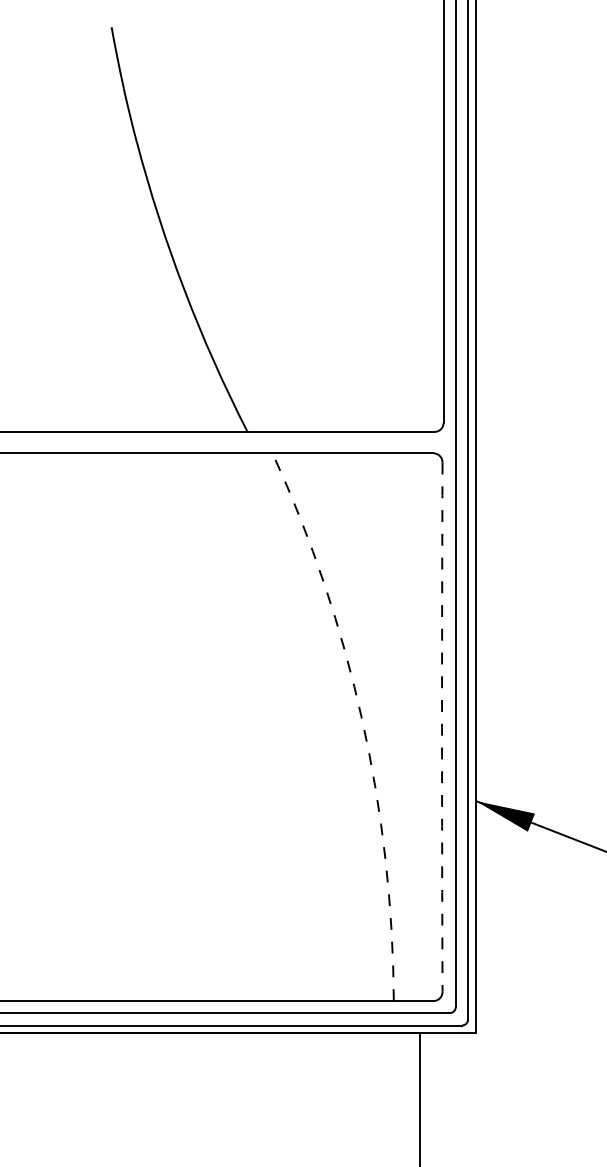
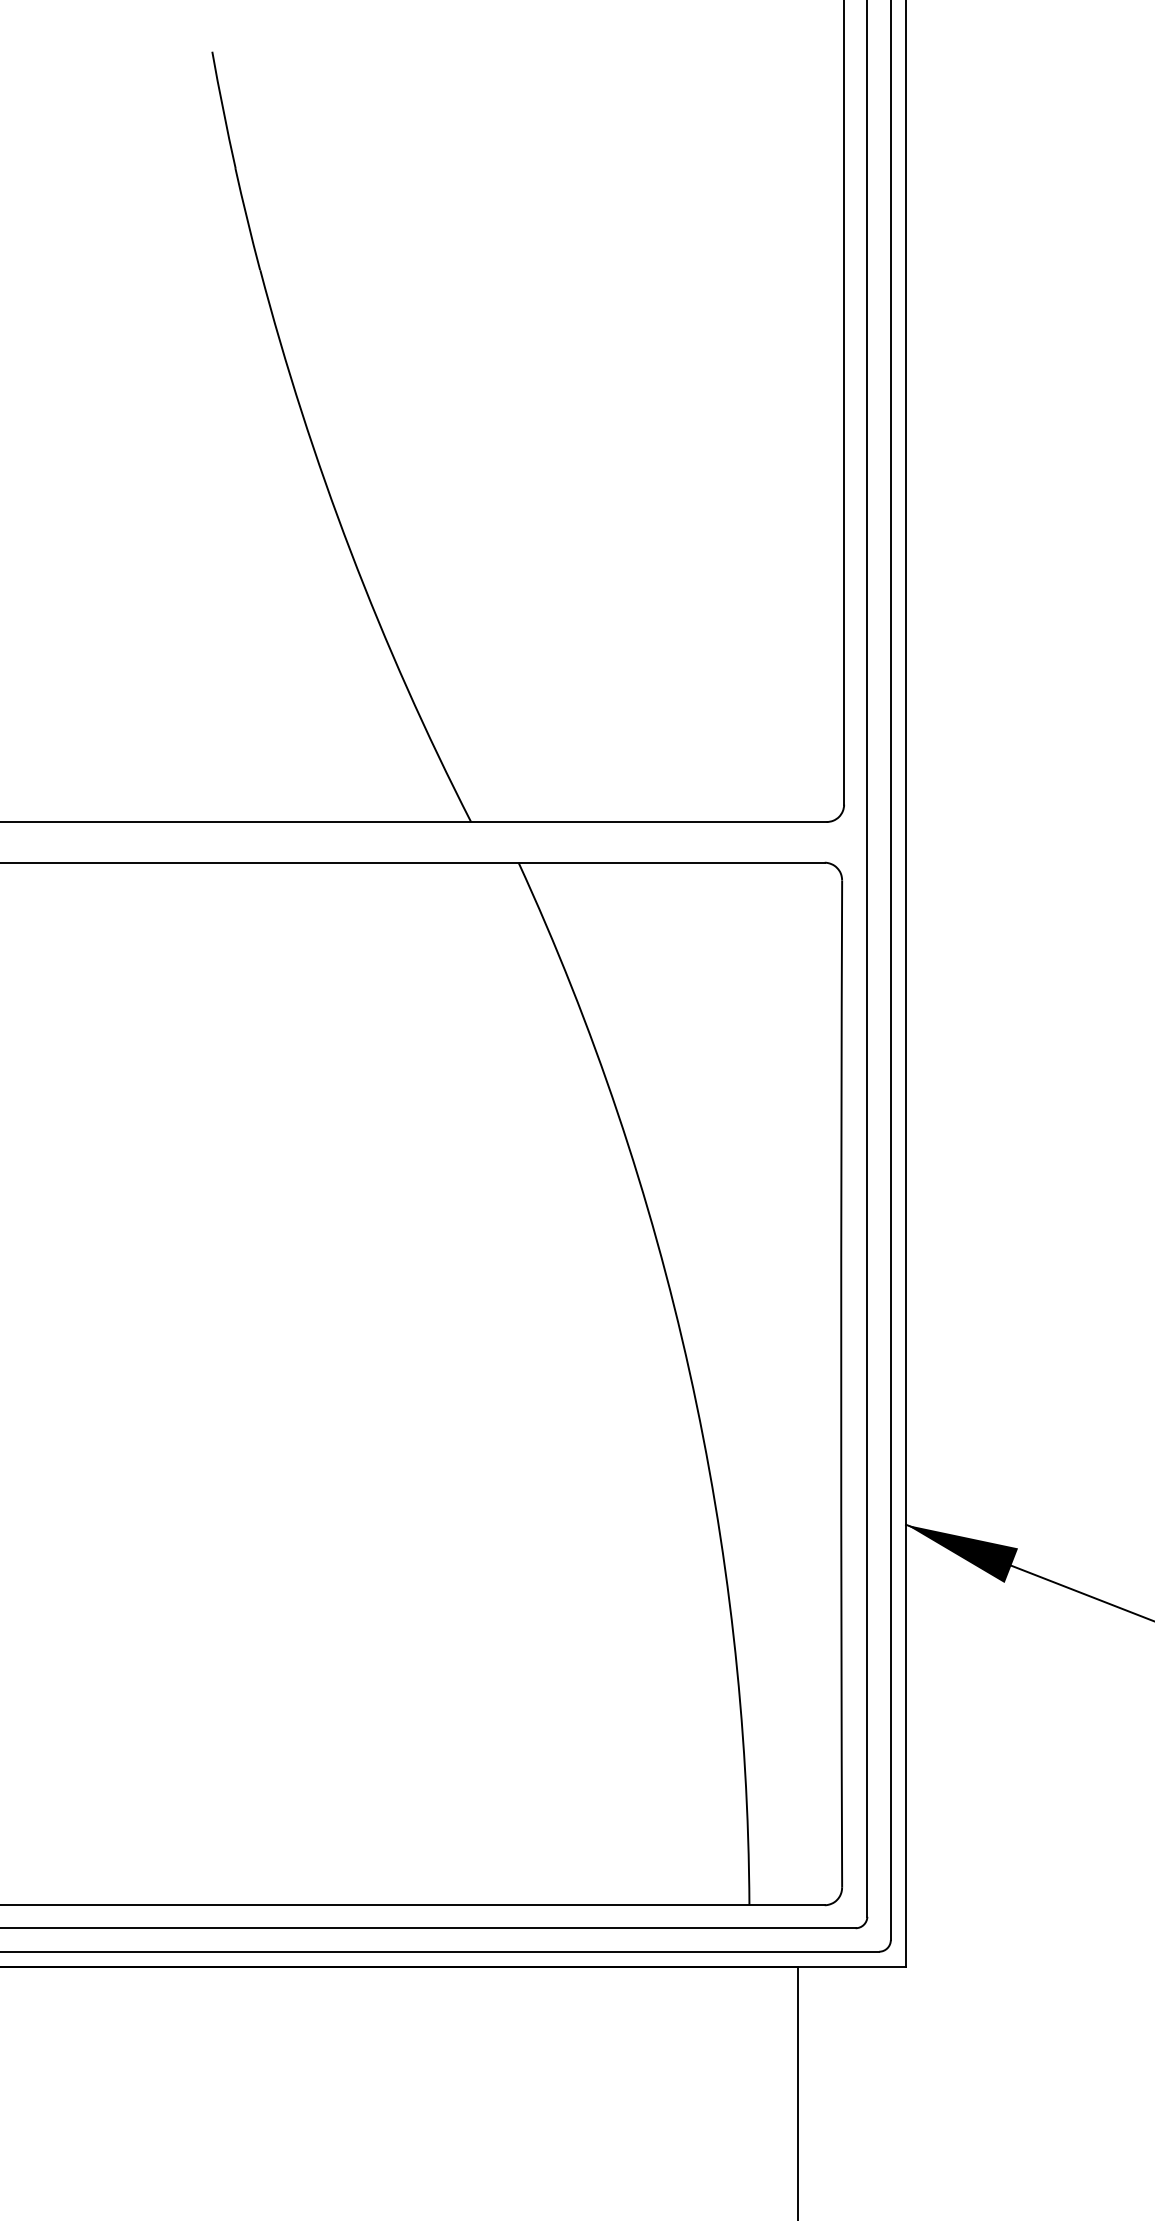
arc: (362, 720) -> (689, 1371), dashed -> solid
arc: (442, 727) -> (842, 1384), dashed -> solid

